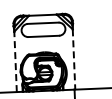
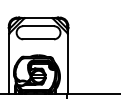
line: (73, 60) -> (67, 64), dashed -> solid
line: (15, 61) -> (9, 63), dashed -> solid

